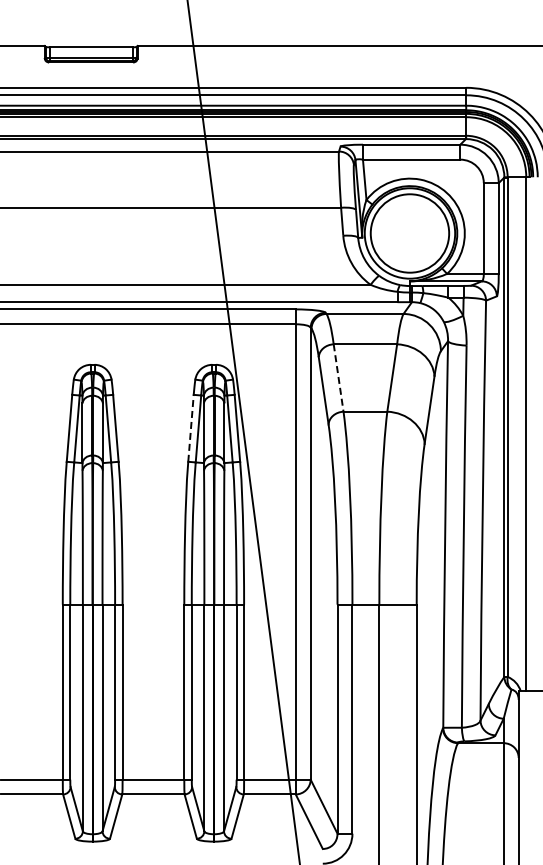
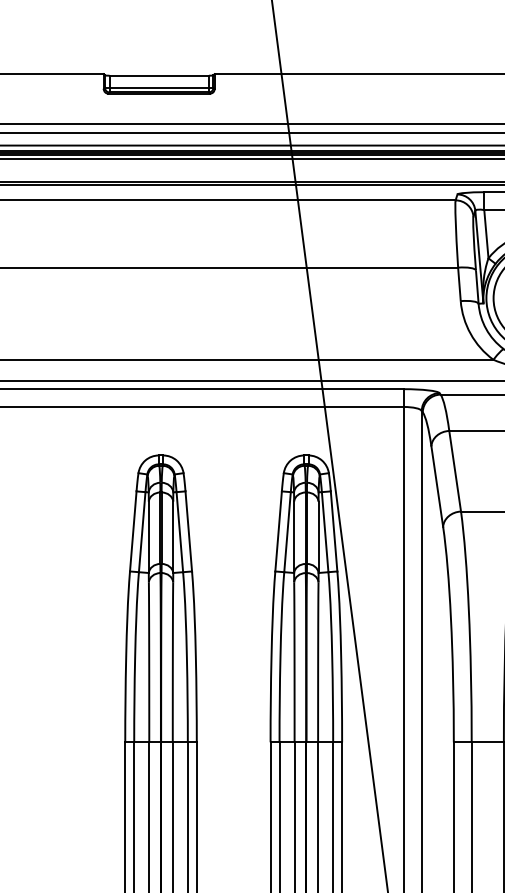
line: (338, 378) -> (455, 471), dashed -> solid
line: (191, 428) -> (279, 531), dashed -> solid

